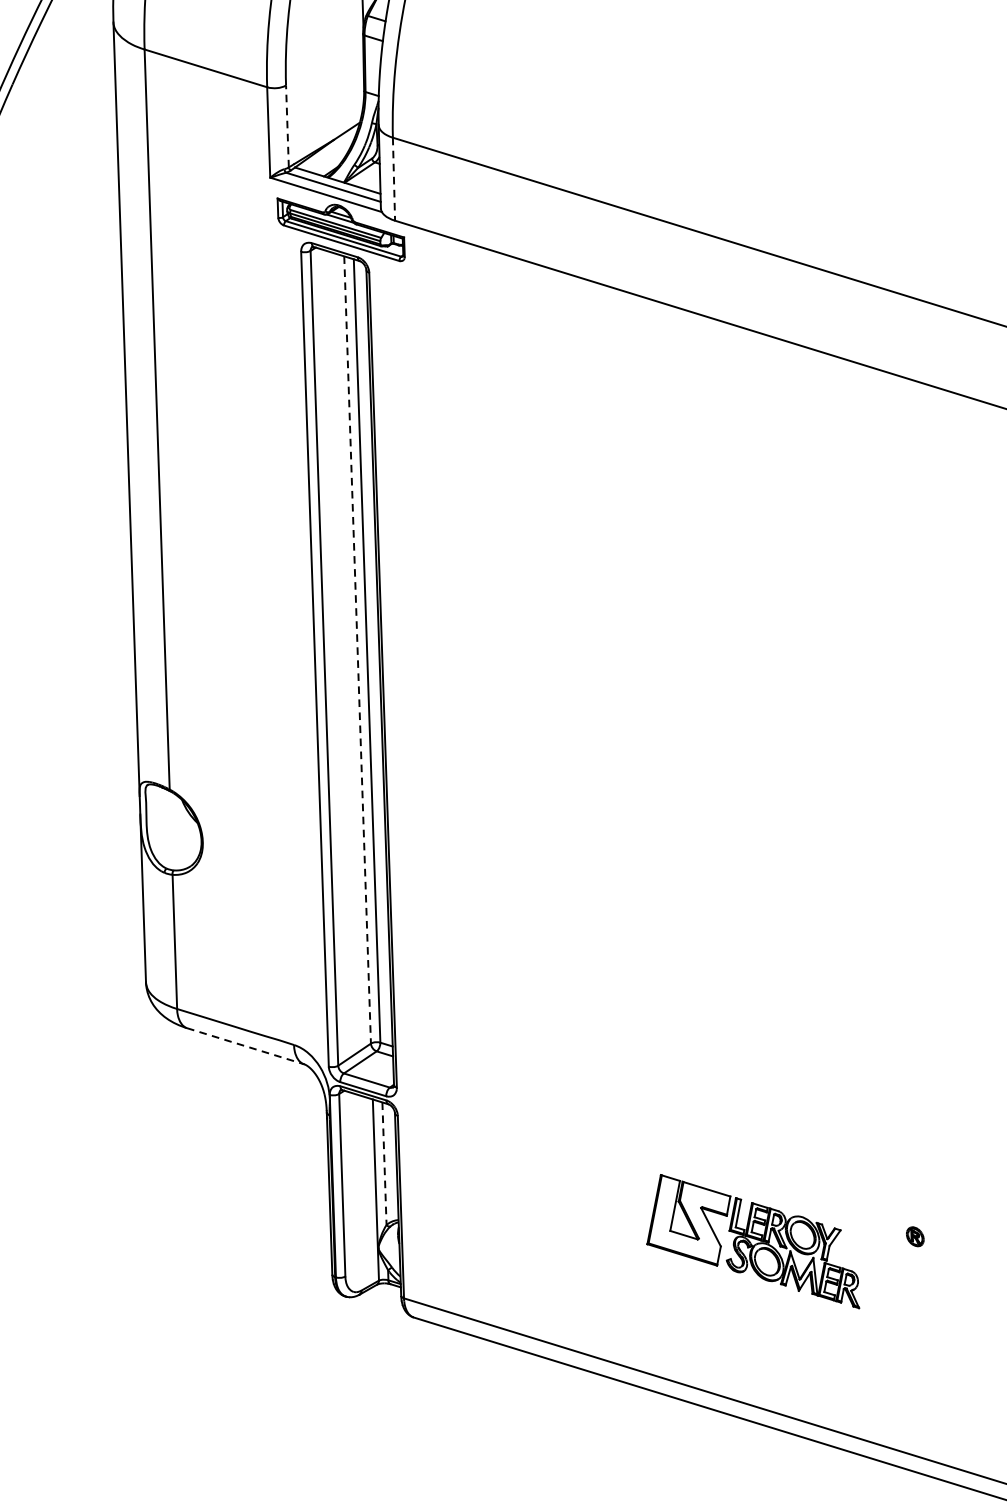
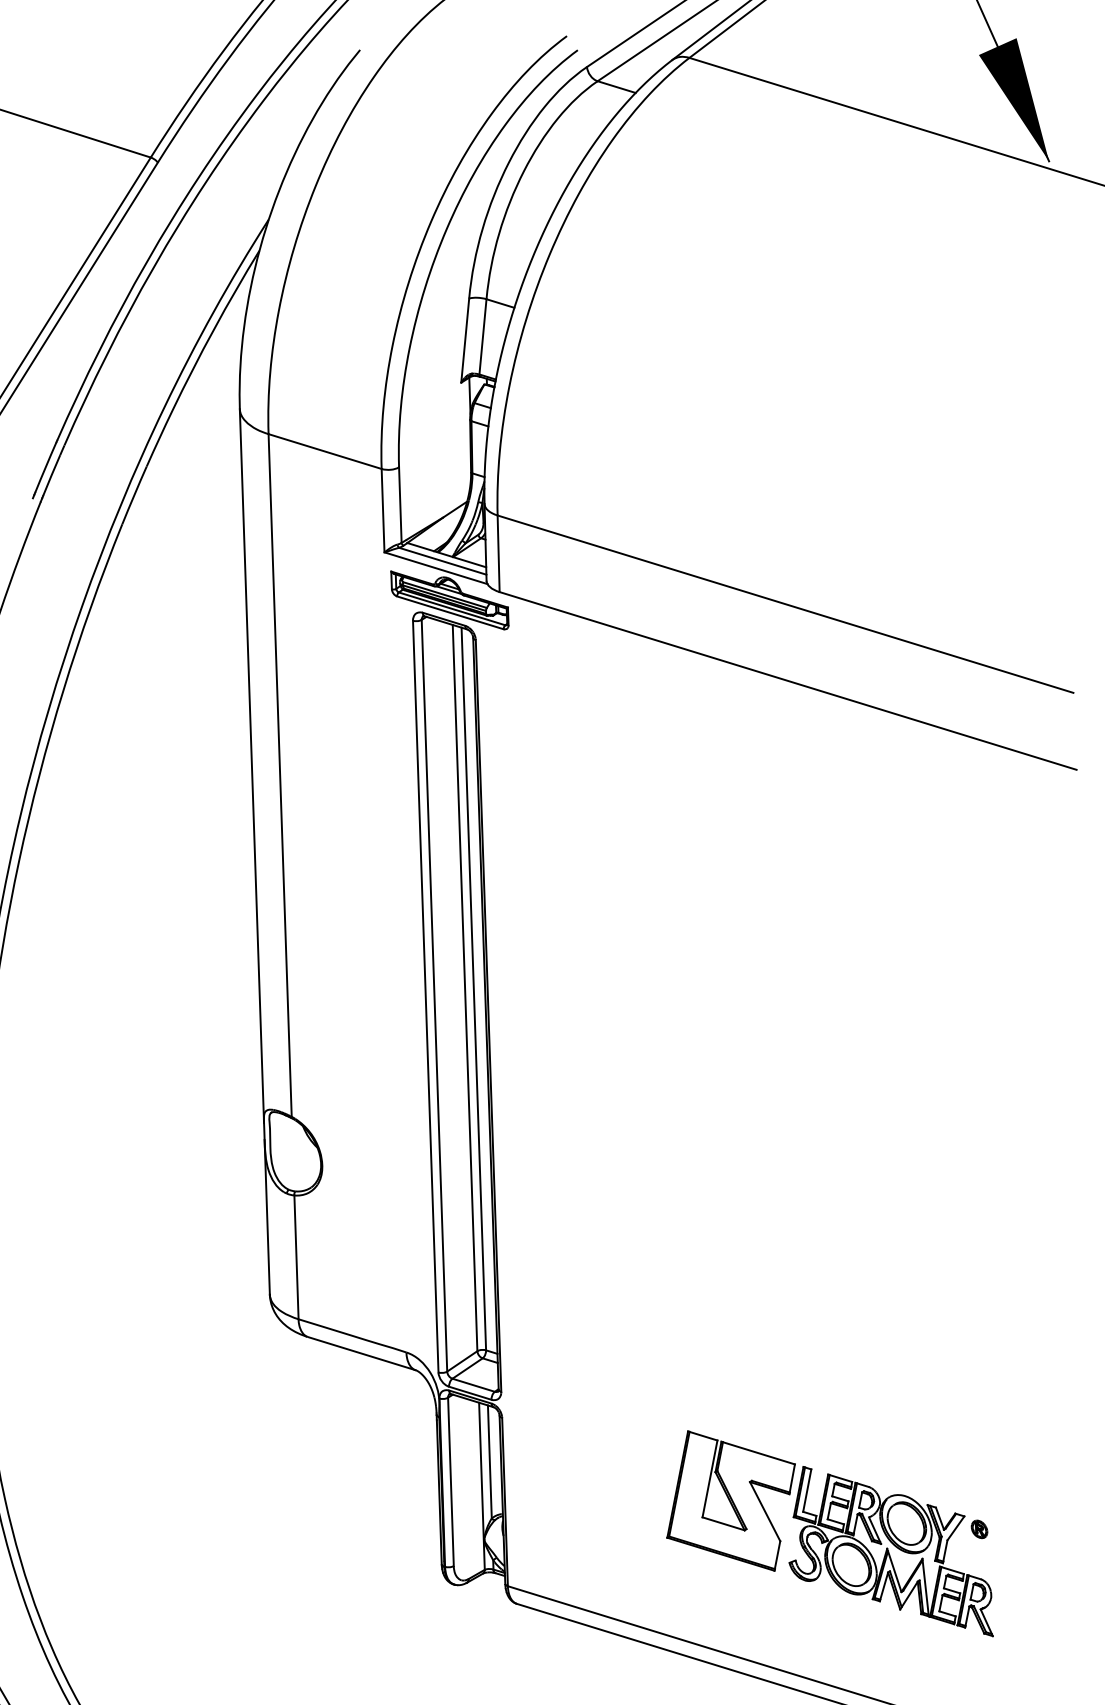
line: (287, 126) -> (400, 505), dashed -> solid
line: (393, 179) -> (498, 554), dashed -> solid
line: (358, 650) -> (465, 988), dashed -> solid
line: (244, 1046) -> (360, 1353), dashed -> solid
line: (384, 1163) -> (489, 1461), dashed -> solid
part: (752, 1241) -> (829, 1533), size x1.67

